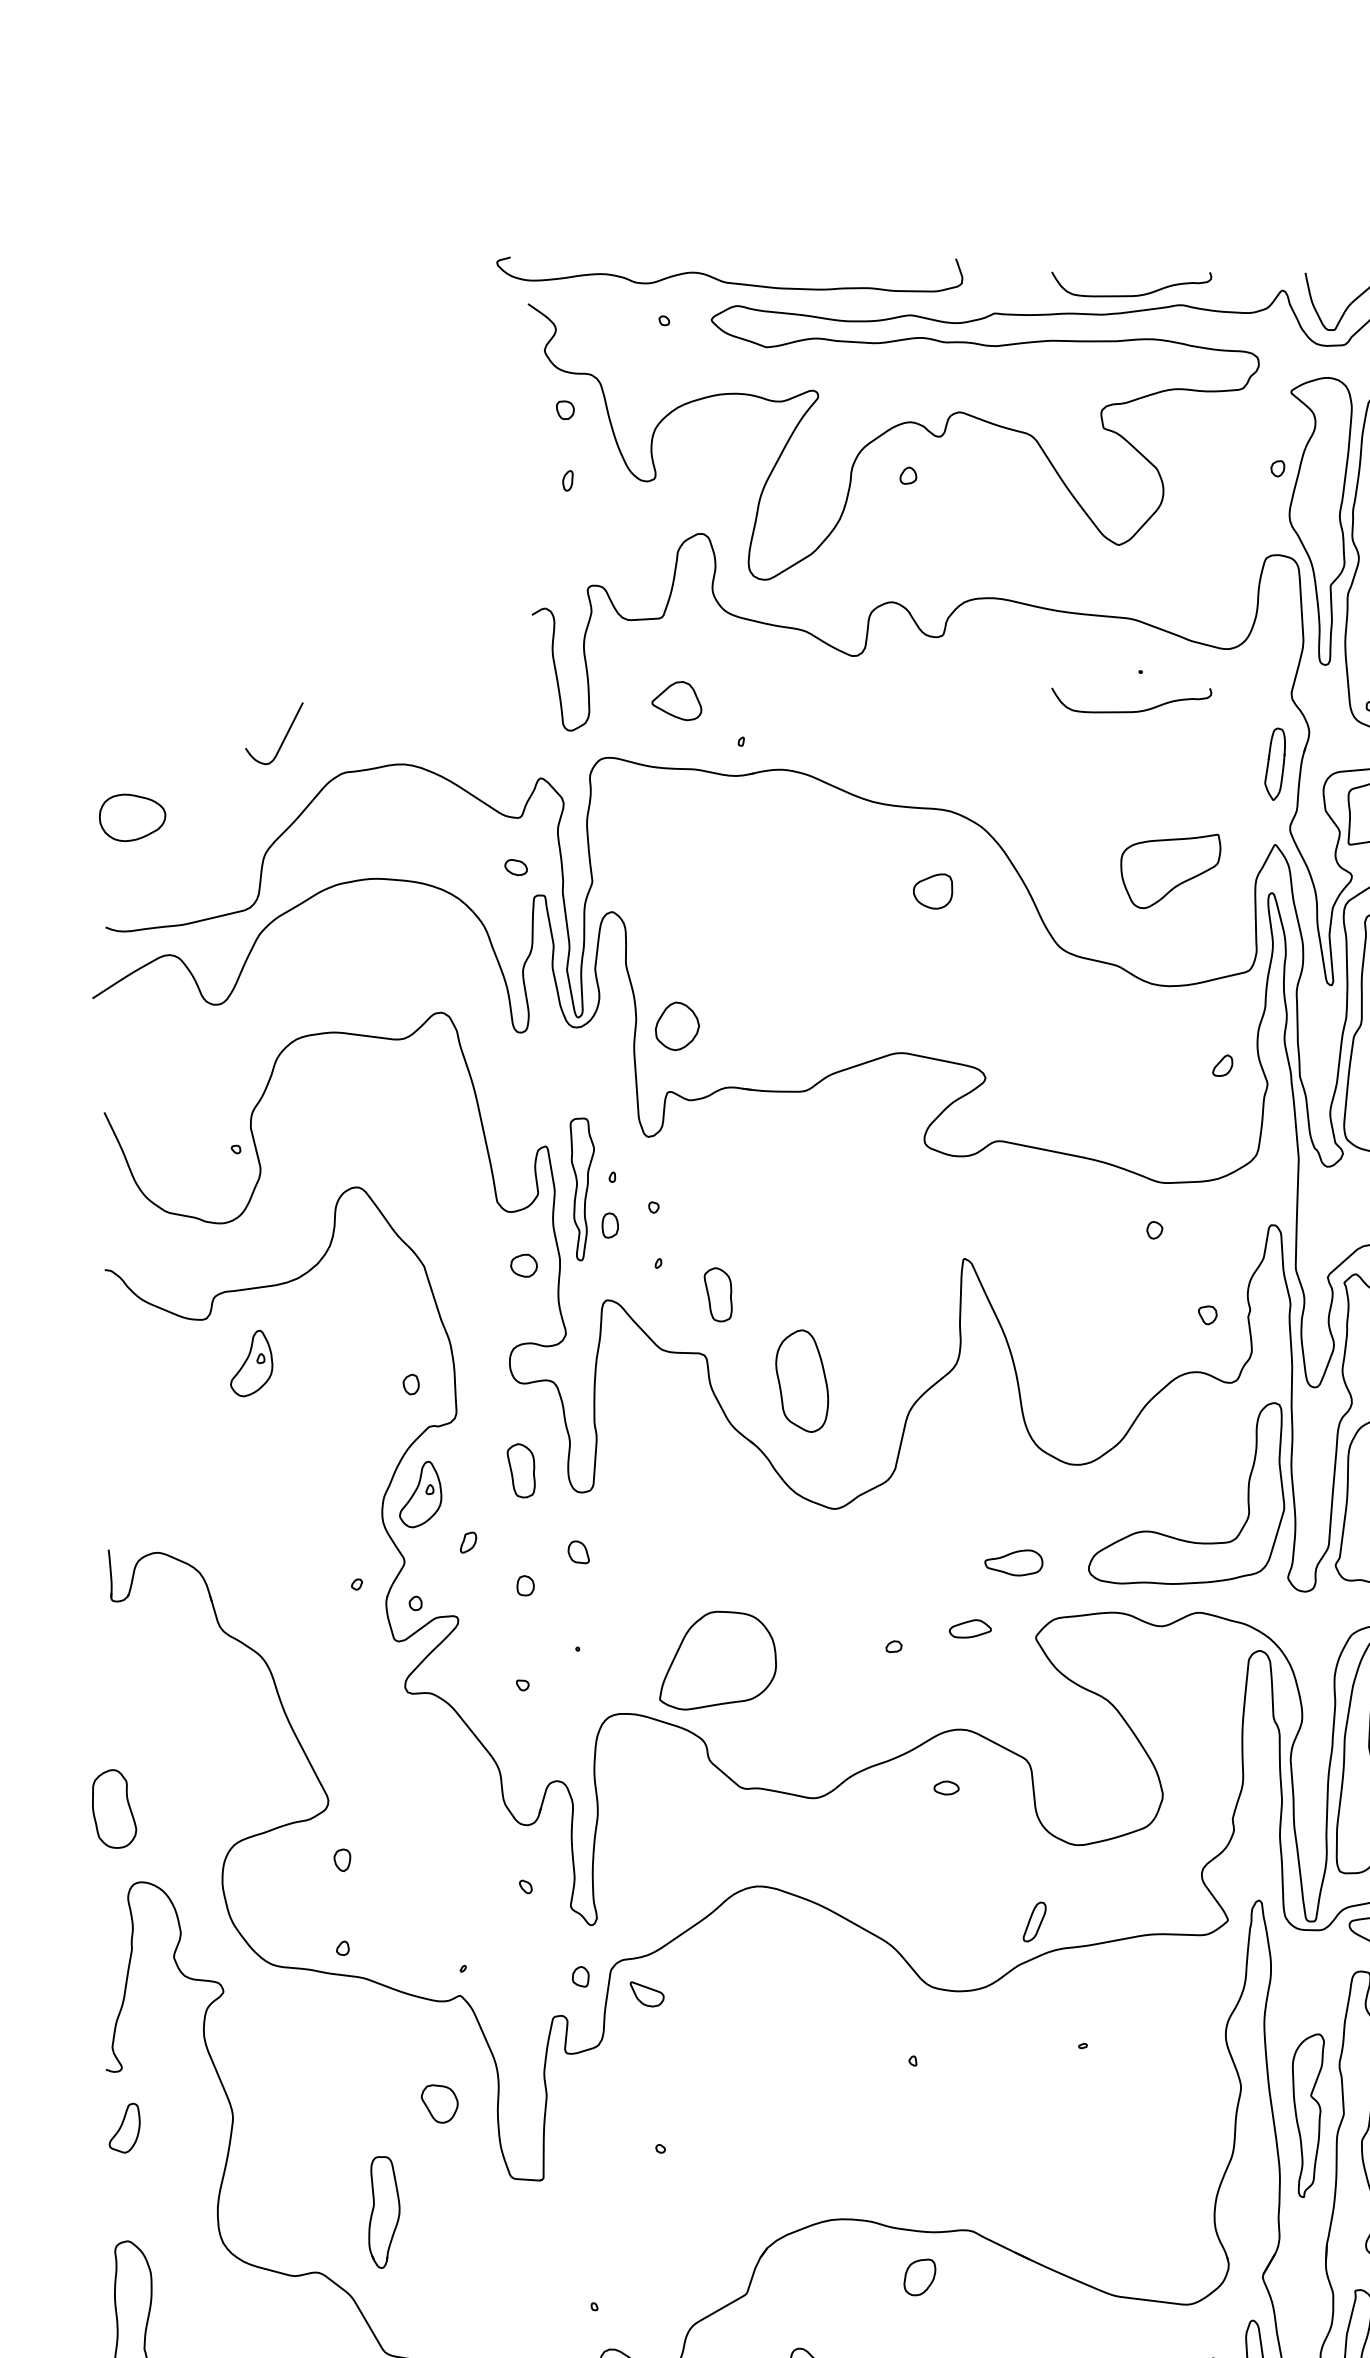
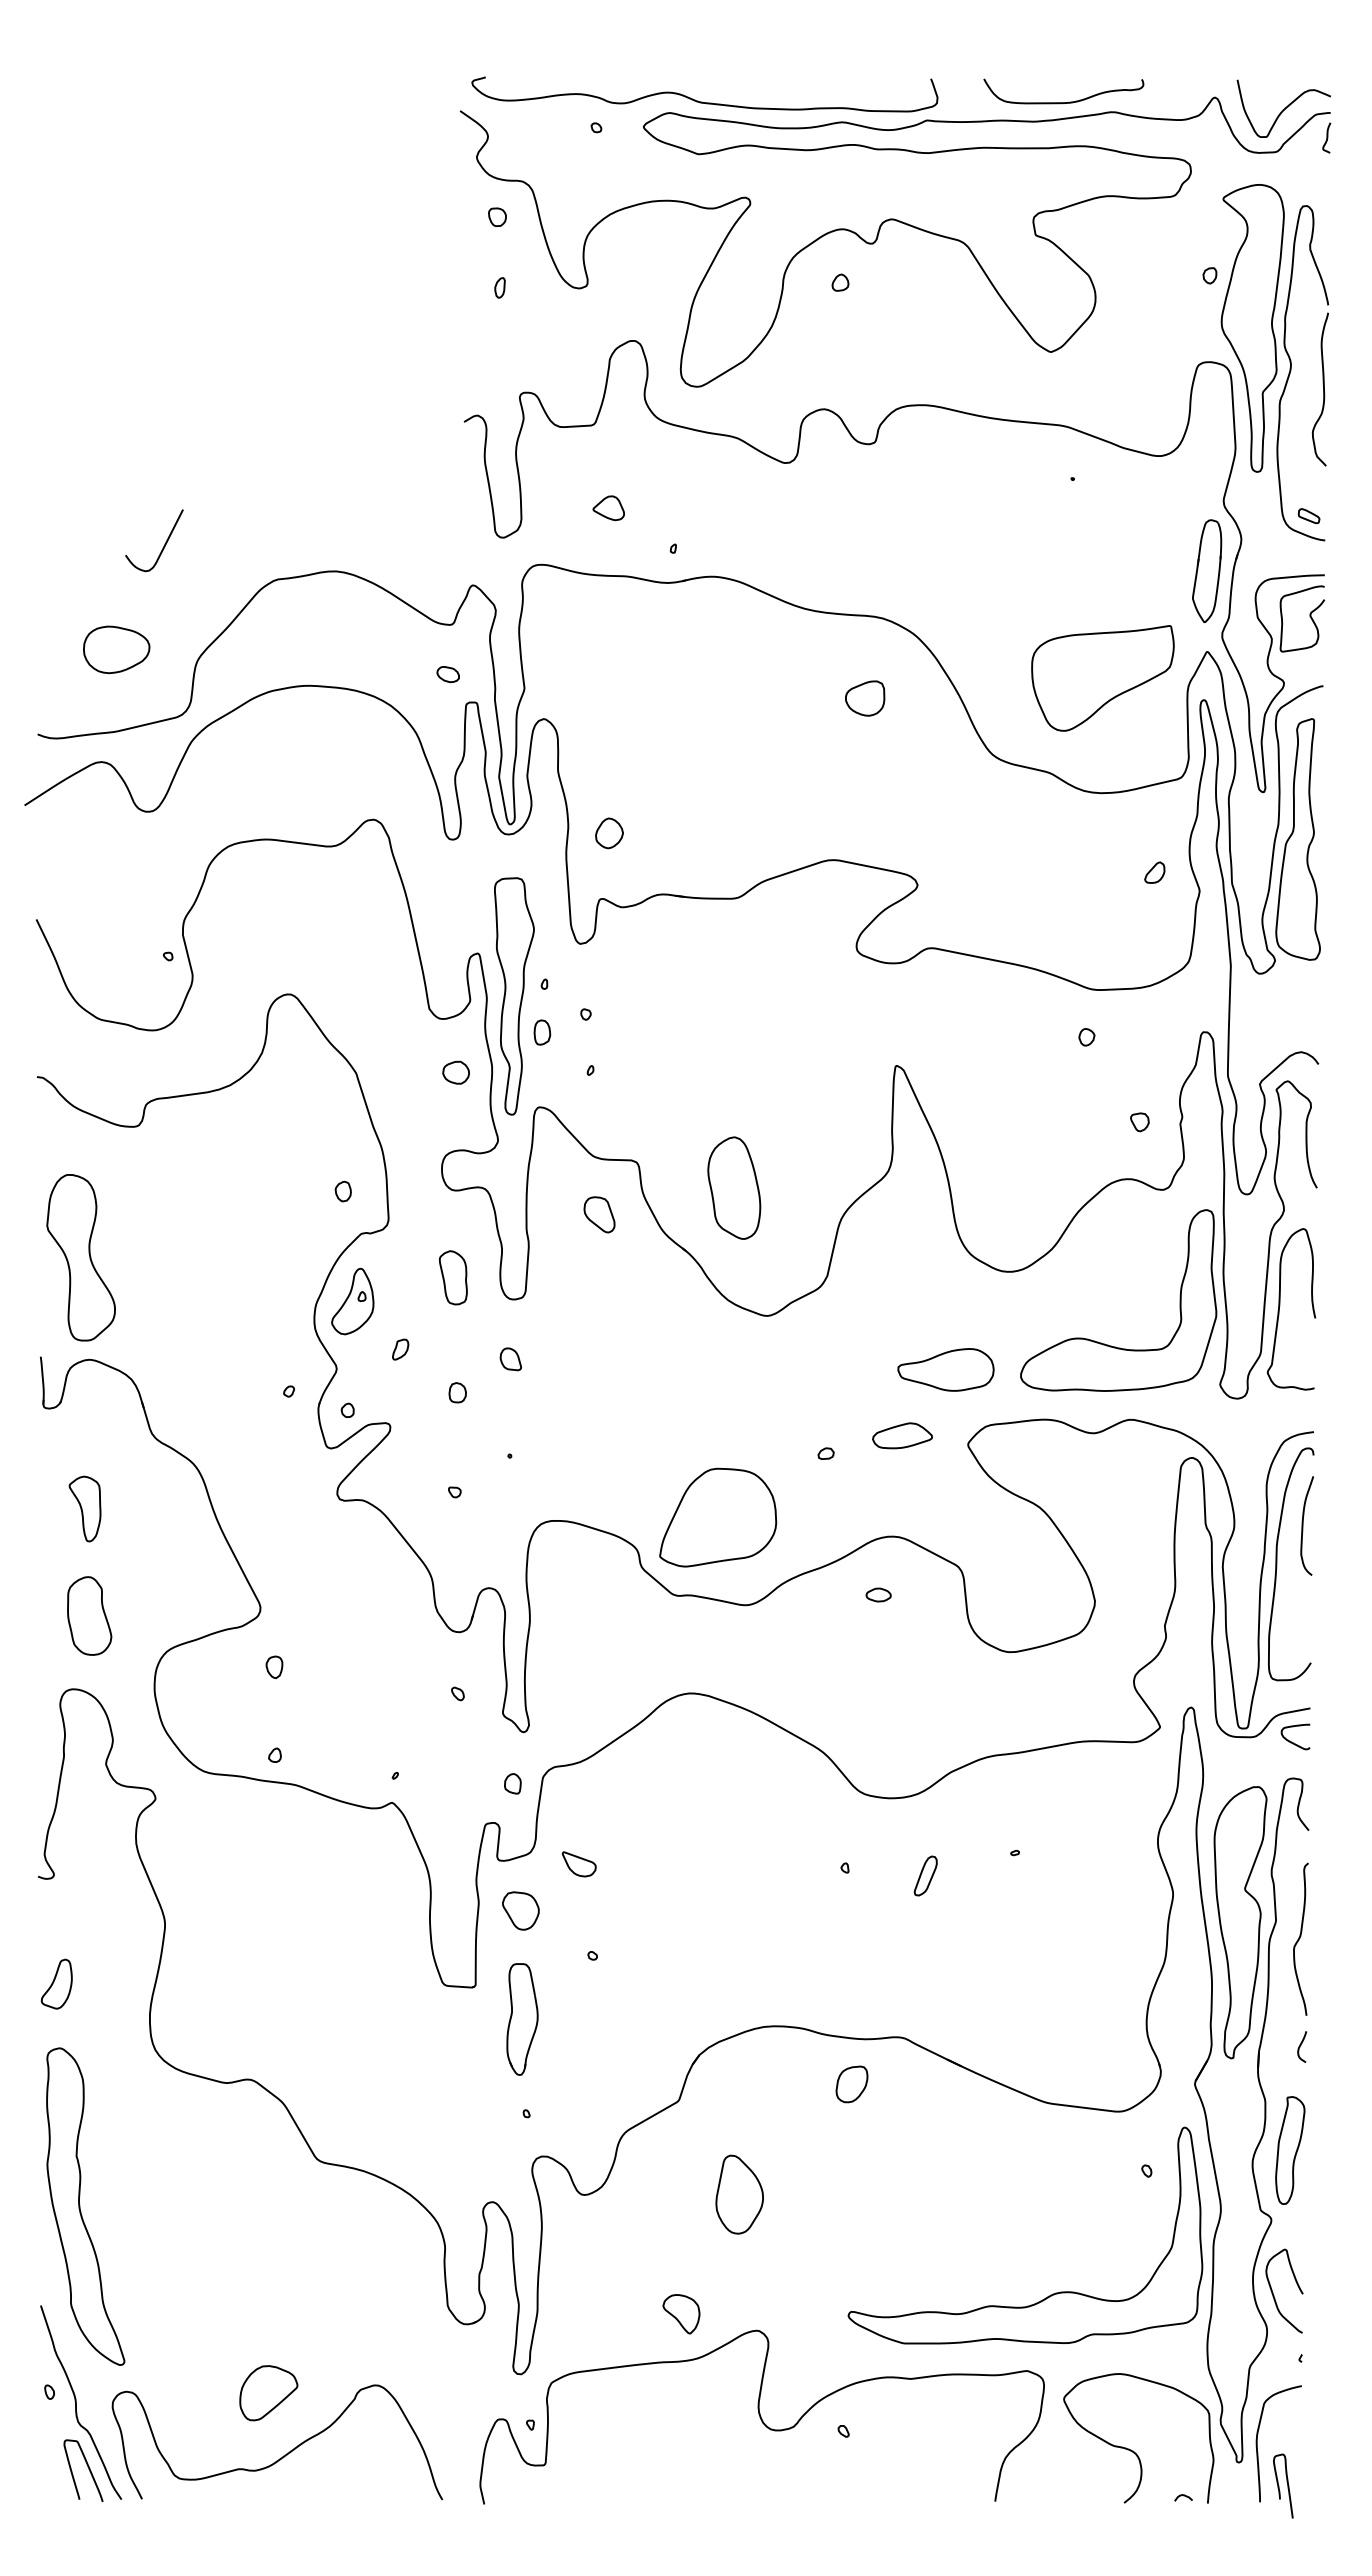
curve: (727, 281) -> (702, 101), moved
part: (676, 701) -> (608, 508), size x0.62
curve: (1131, 711) -> (1063, 518), removed
curve: (284, 737) -> (164, 544), moved
part: (1275, 764) -> (1207, 571), size x1.43
part: (132, 817) -> (116, 649), moved
part: (1170, 871) -> (1102, 678), size x1.43
part: (677, 1026) -> (609, 833), size x0.62
part: (582, 1189) -> (514, 996), size x1.67
part: (717, 1294) -> (649, 1101), removed
part: (251, 1363) -> (183, 1170), removed
part: (667, 1407) -> (599, 1214), added
part: (148, 1450) -> (80, 1257), added
part: (1013, 1562) -> (945, 1369), size x1.67
part: (970, 1628) -> (902, 1435), size x1.43
part: (718, 1660) -> (718, 1517), moved
part: (152, 1701) -> (84, 1508), added
part: (114, 1808) -> (89, 1615), moved
part: (1034, 1921) -> (925, 1875), moved
part: (646, 1994) -> (578, 1864), moved
part: (439, 2103) -> (520, 1910), moved
part: (1308, 2115) -> (1240, 1922), size x1.67
part: (124, 2127) -> (56, 1983), moved
part: (384, 2212) -> (522, 2019), moved

